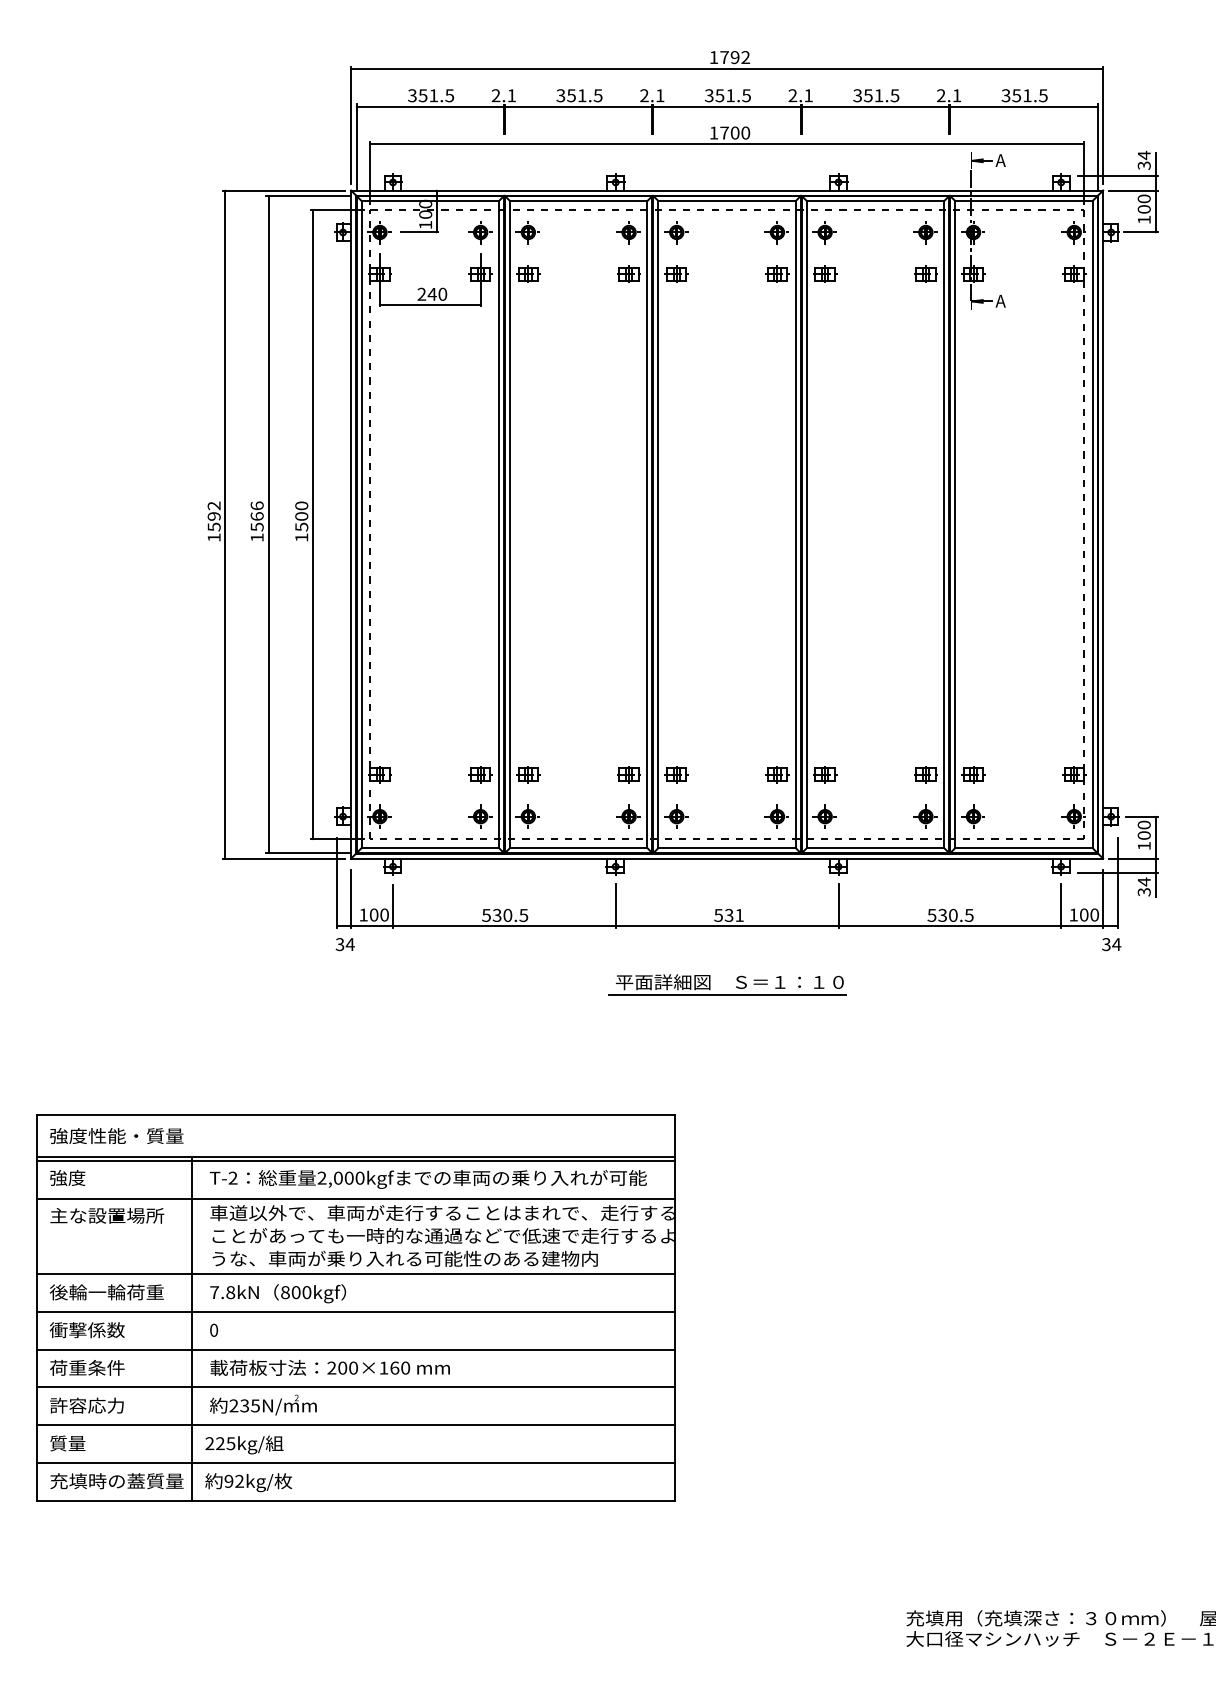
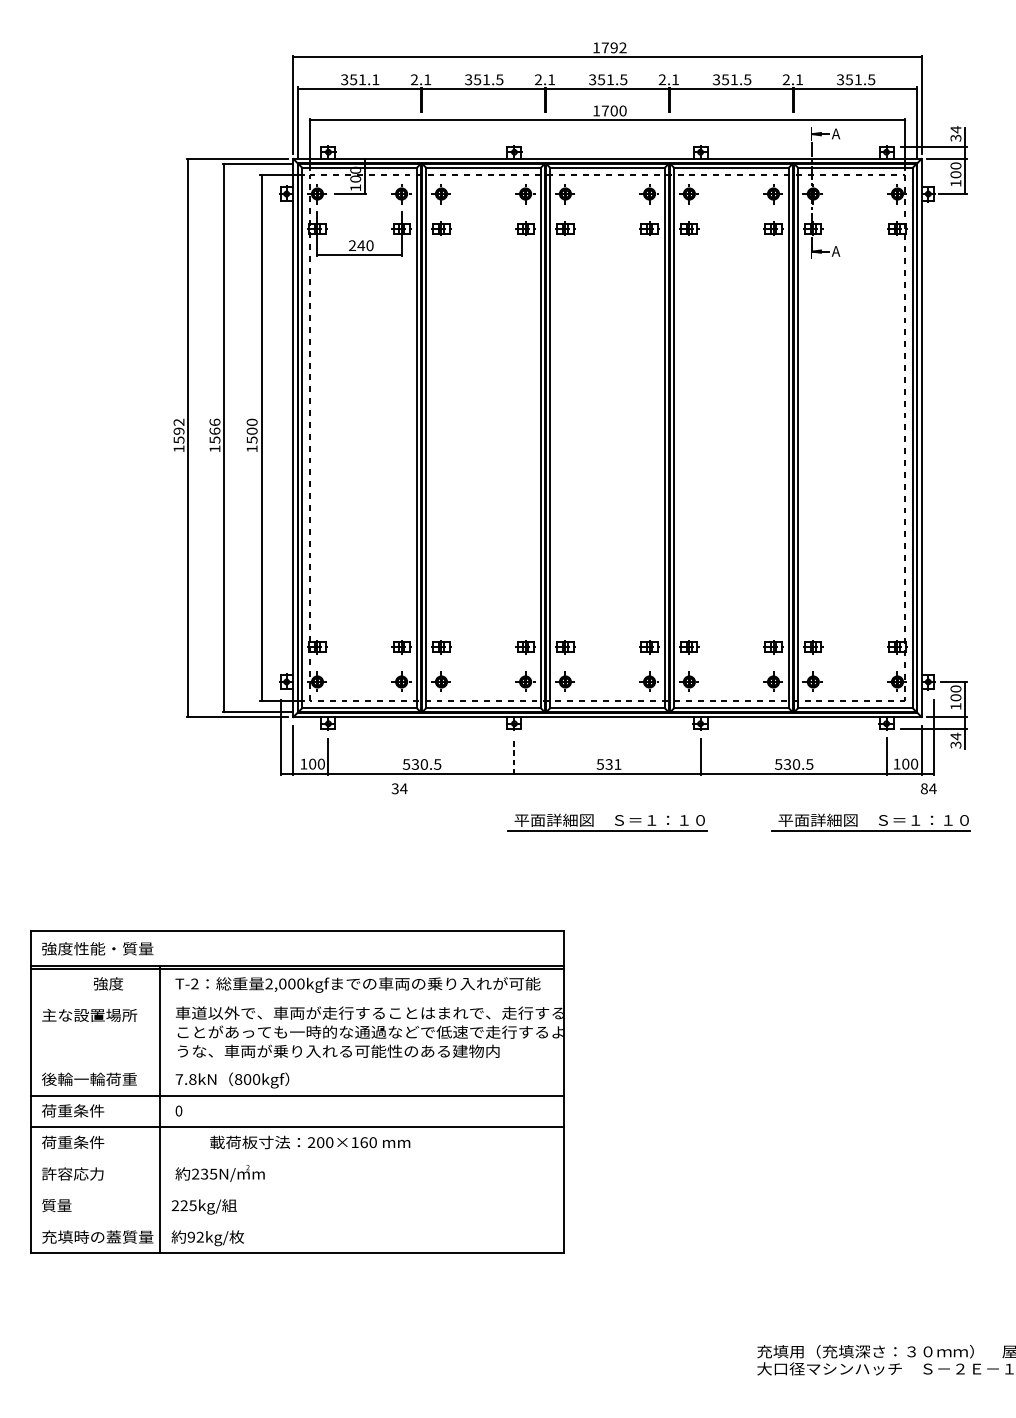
text: (449, 95) -> (375, 79), 351.5 -> 351.1
line: (615, 905) -> (514, 756), solid -> dashed
text: (344, 944) -> (398, 788), moved
text: (1106, 944) -> (924, 788), 34 -> 84
part: (1052, 986) -> (879, 823), added
text: (67, 1177) -> (108, 983), moved
line: (355, 1198) -> (297, 1000), removed
line: (355, 1274) -> (297, 1064), removed
text: (86, 1330) -> (72, 1111), 衝撃係数 -> 荷重条件
text: (329, 1367) -> (309, 1142), moved
line: (355, 1387) -> (297, 1158), removed
line: (355, 1425) -> (297, 1190), removed
line: (355, 1462) -> (297, 1221), removed

